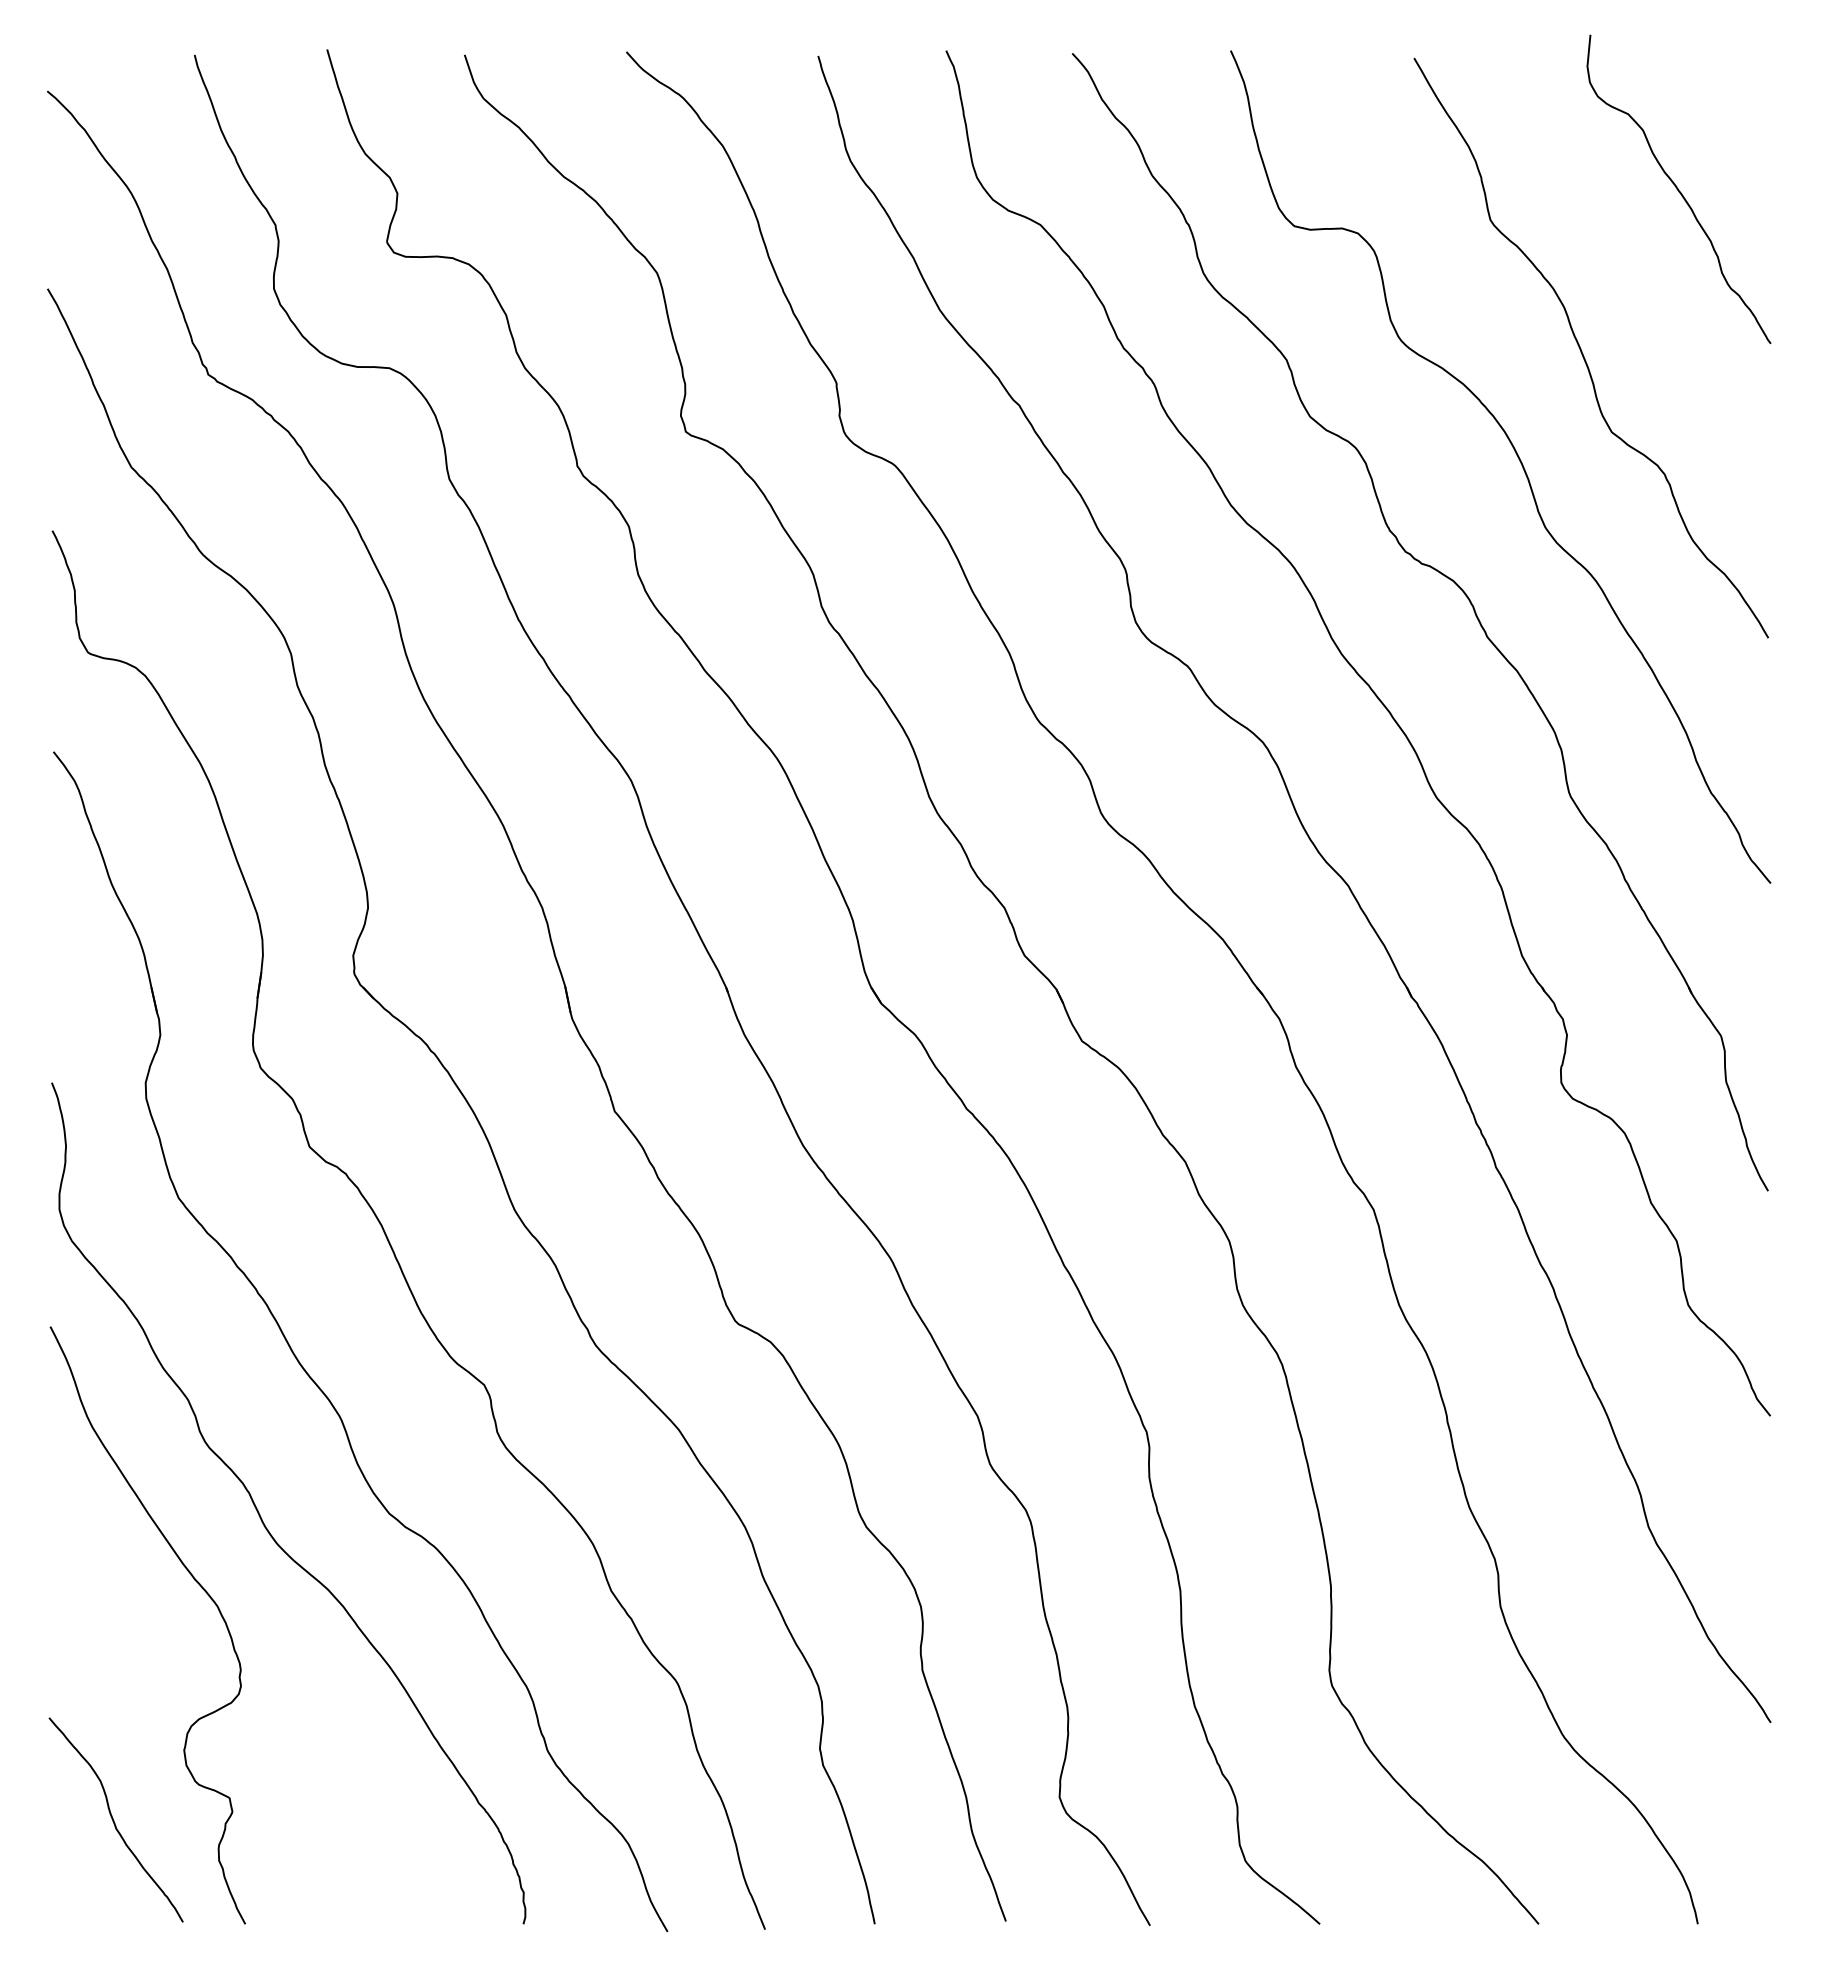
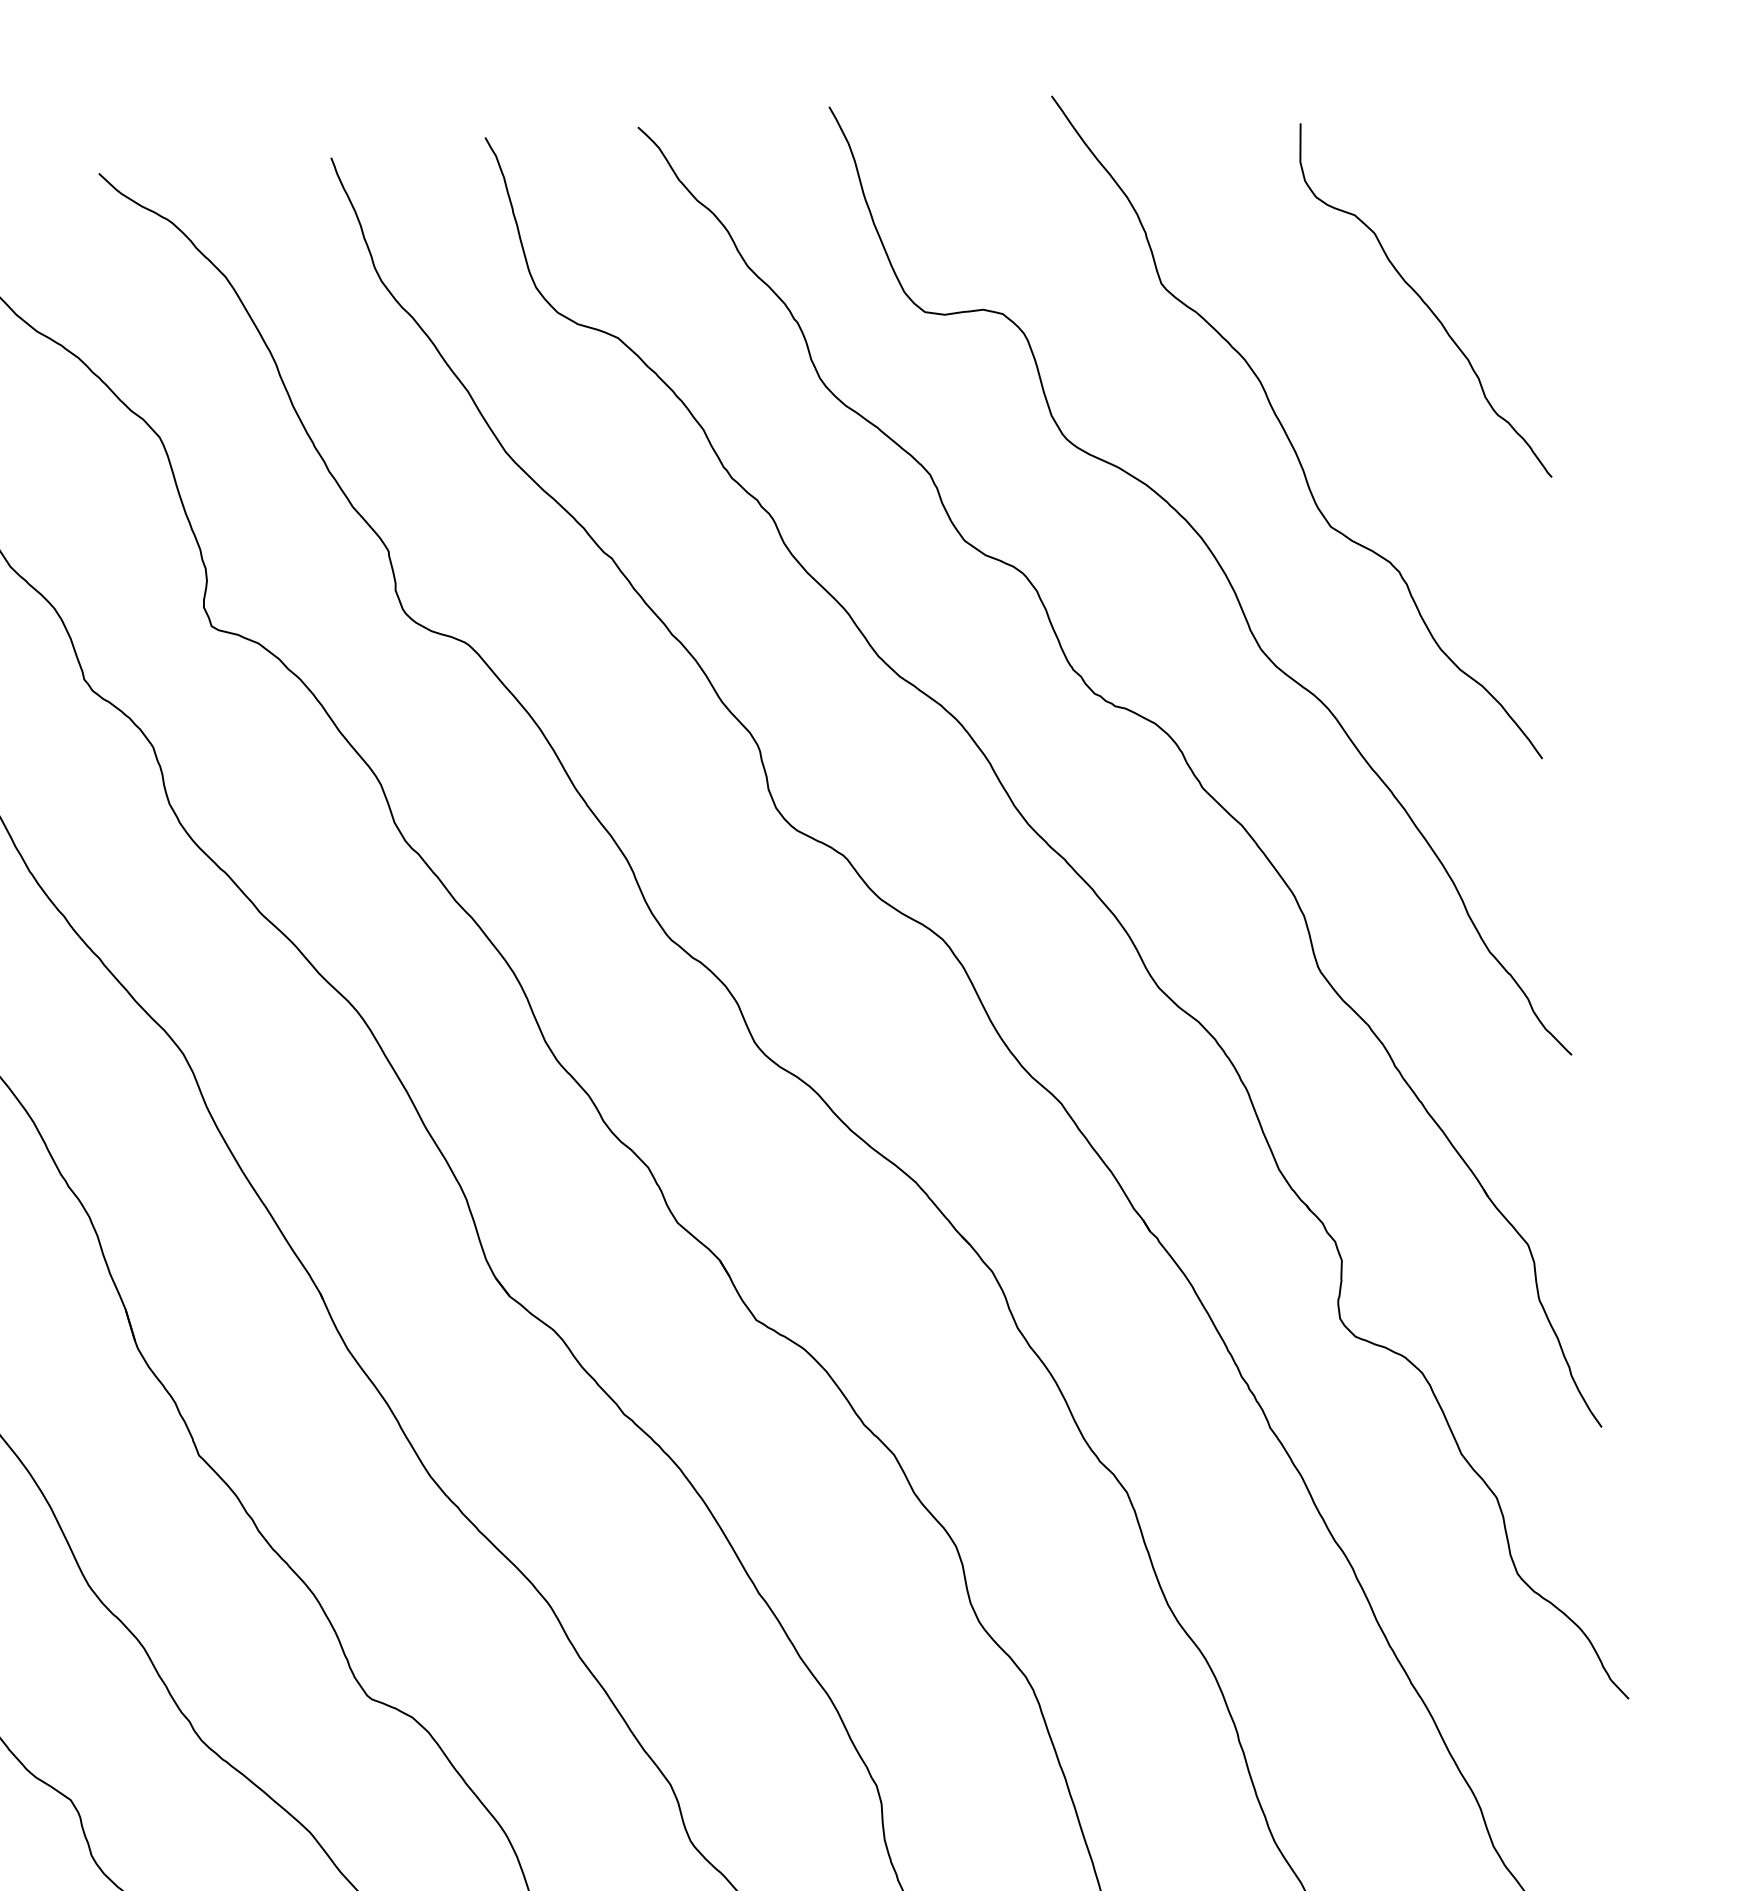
curve: (1678, 189) -> (1423, 300), moved

